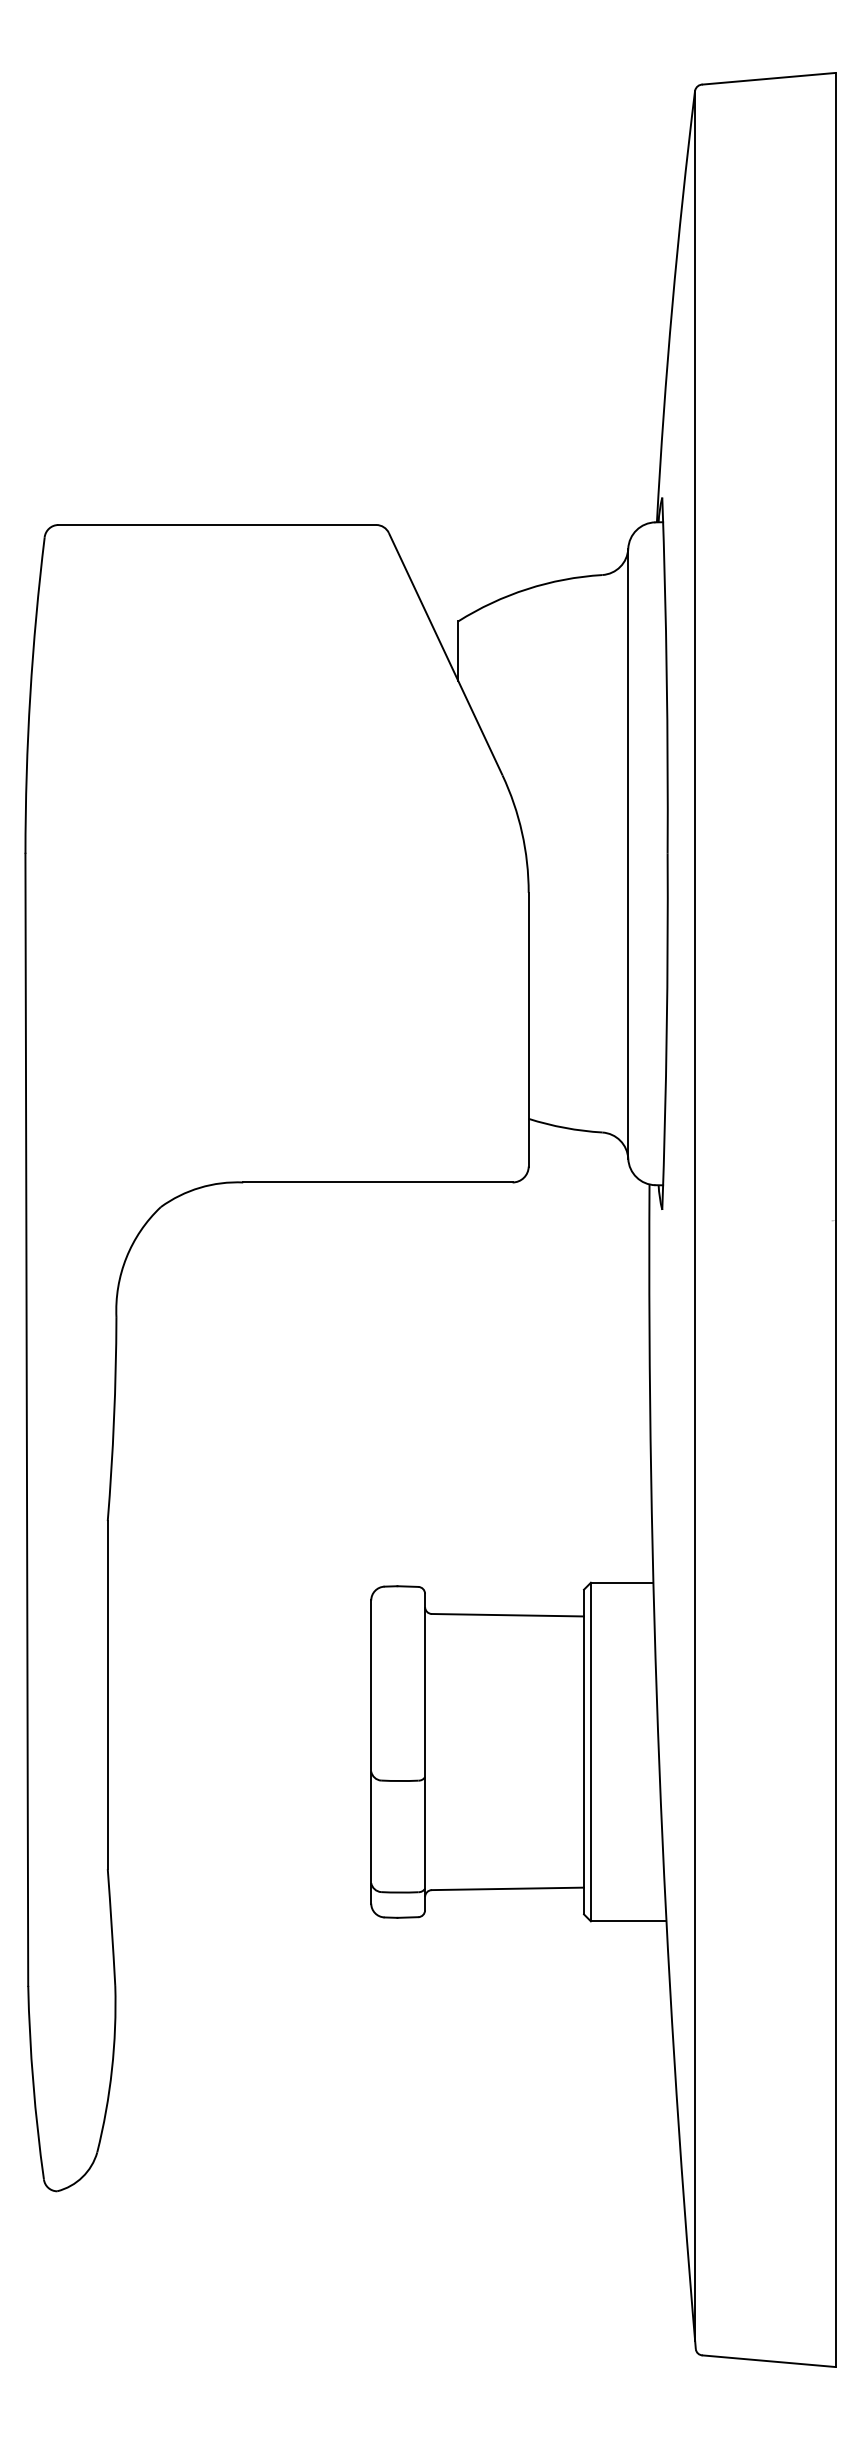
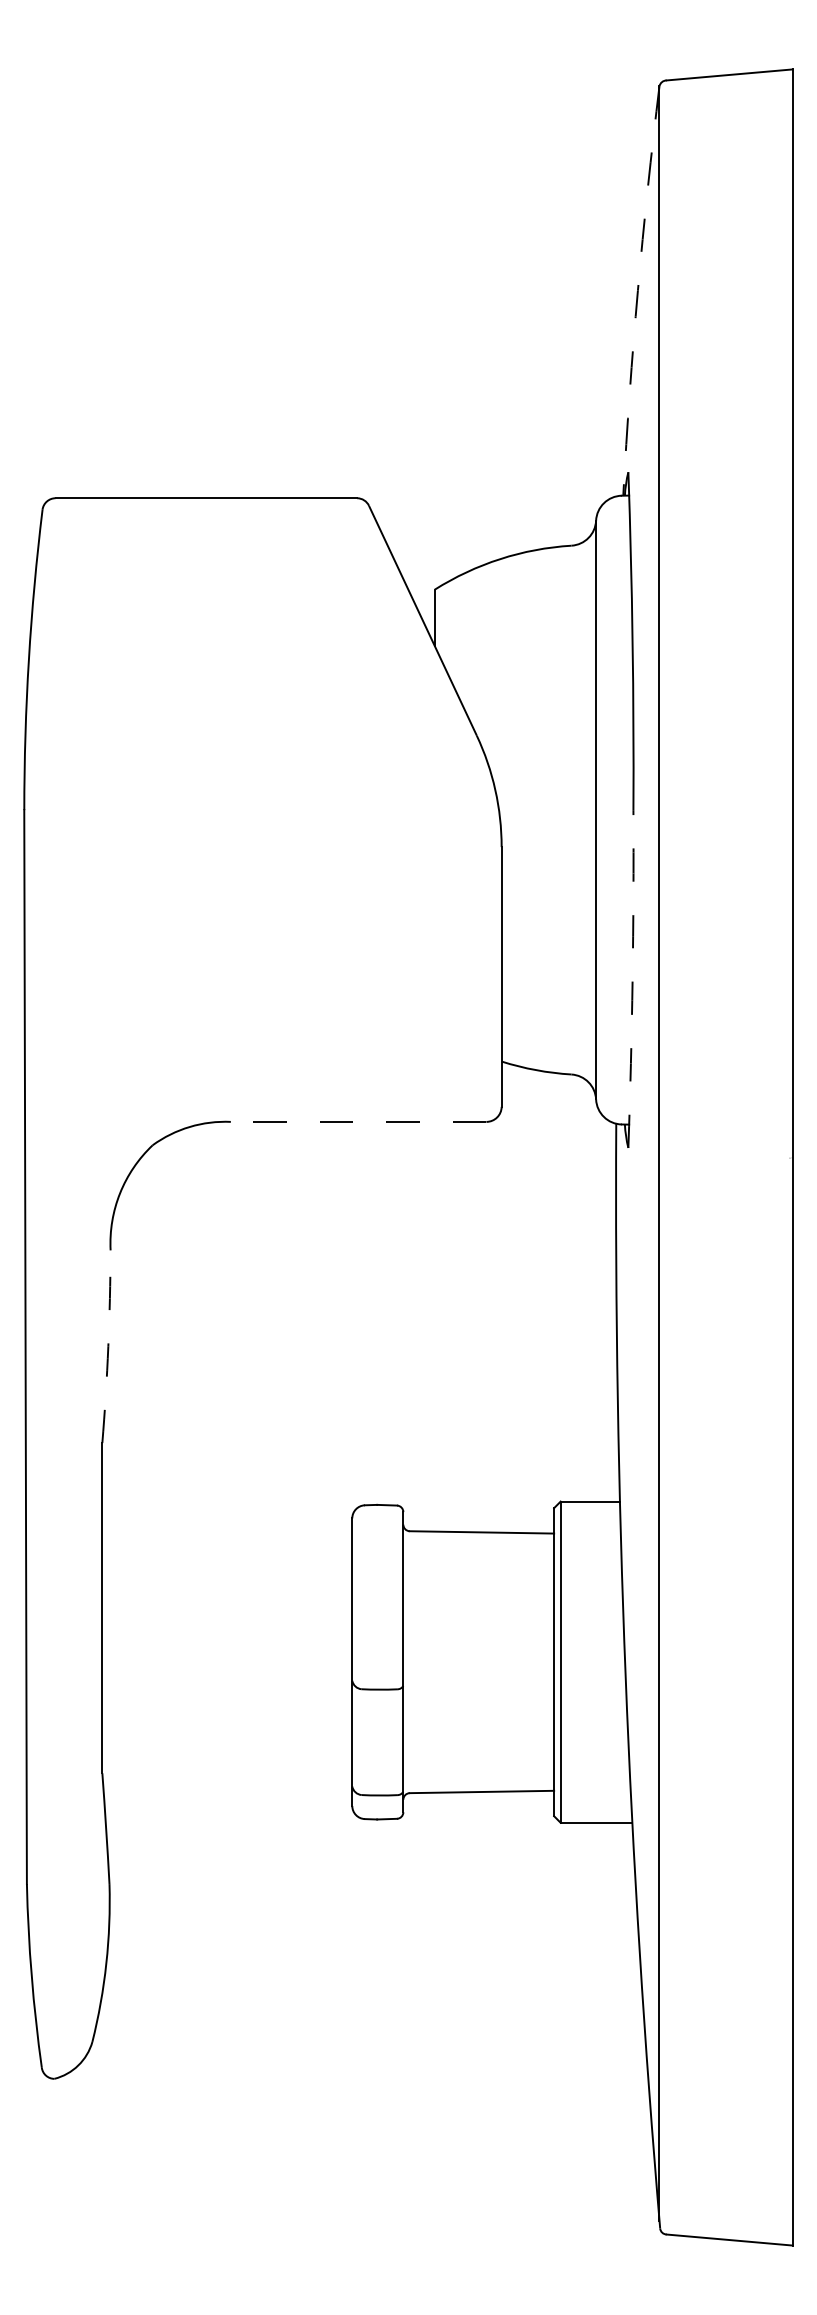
arc: (671, 306) -> (637, 290), solid -> dashed
arc: (666, 1032) -> (632, 979), solid -> dashed
line: (377, 1182) -> (358, 1121), solid -> dashed
arc: (114, 1419) -> (108, 1346), solid -> dashed

